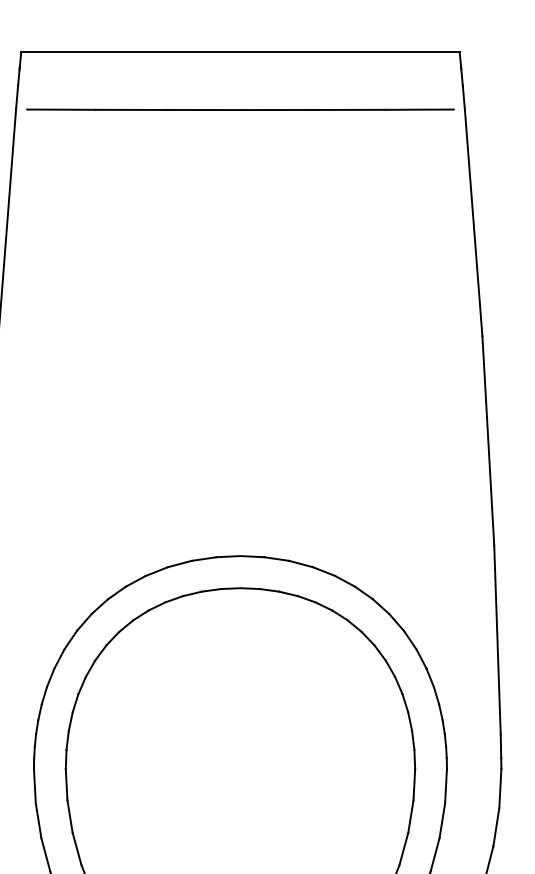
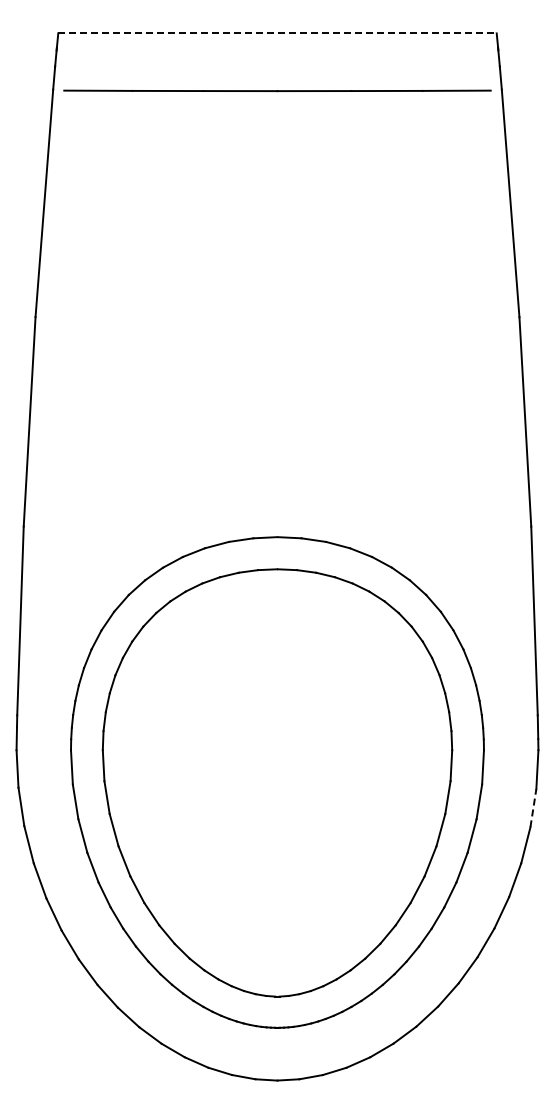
line: (240, 52) -> (277, 33), solid -> dashed
line: (496, 826) -> (533, 807), solid -> dashed

